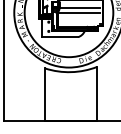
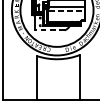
line: (80, 13) -> (66, 10), solid -> dashed
line: (59, 37) -> (49, 30), solid -> dashed

